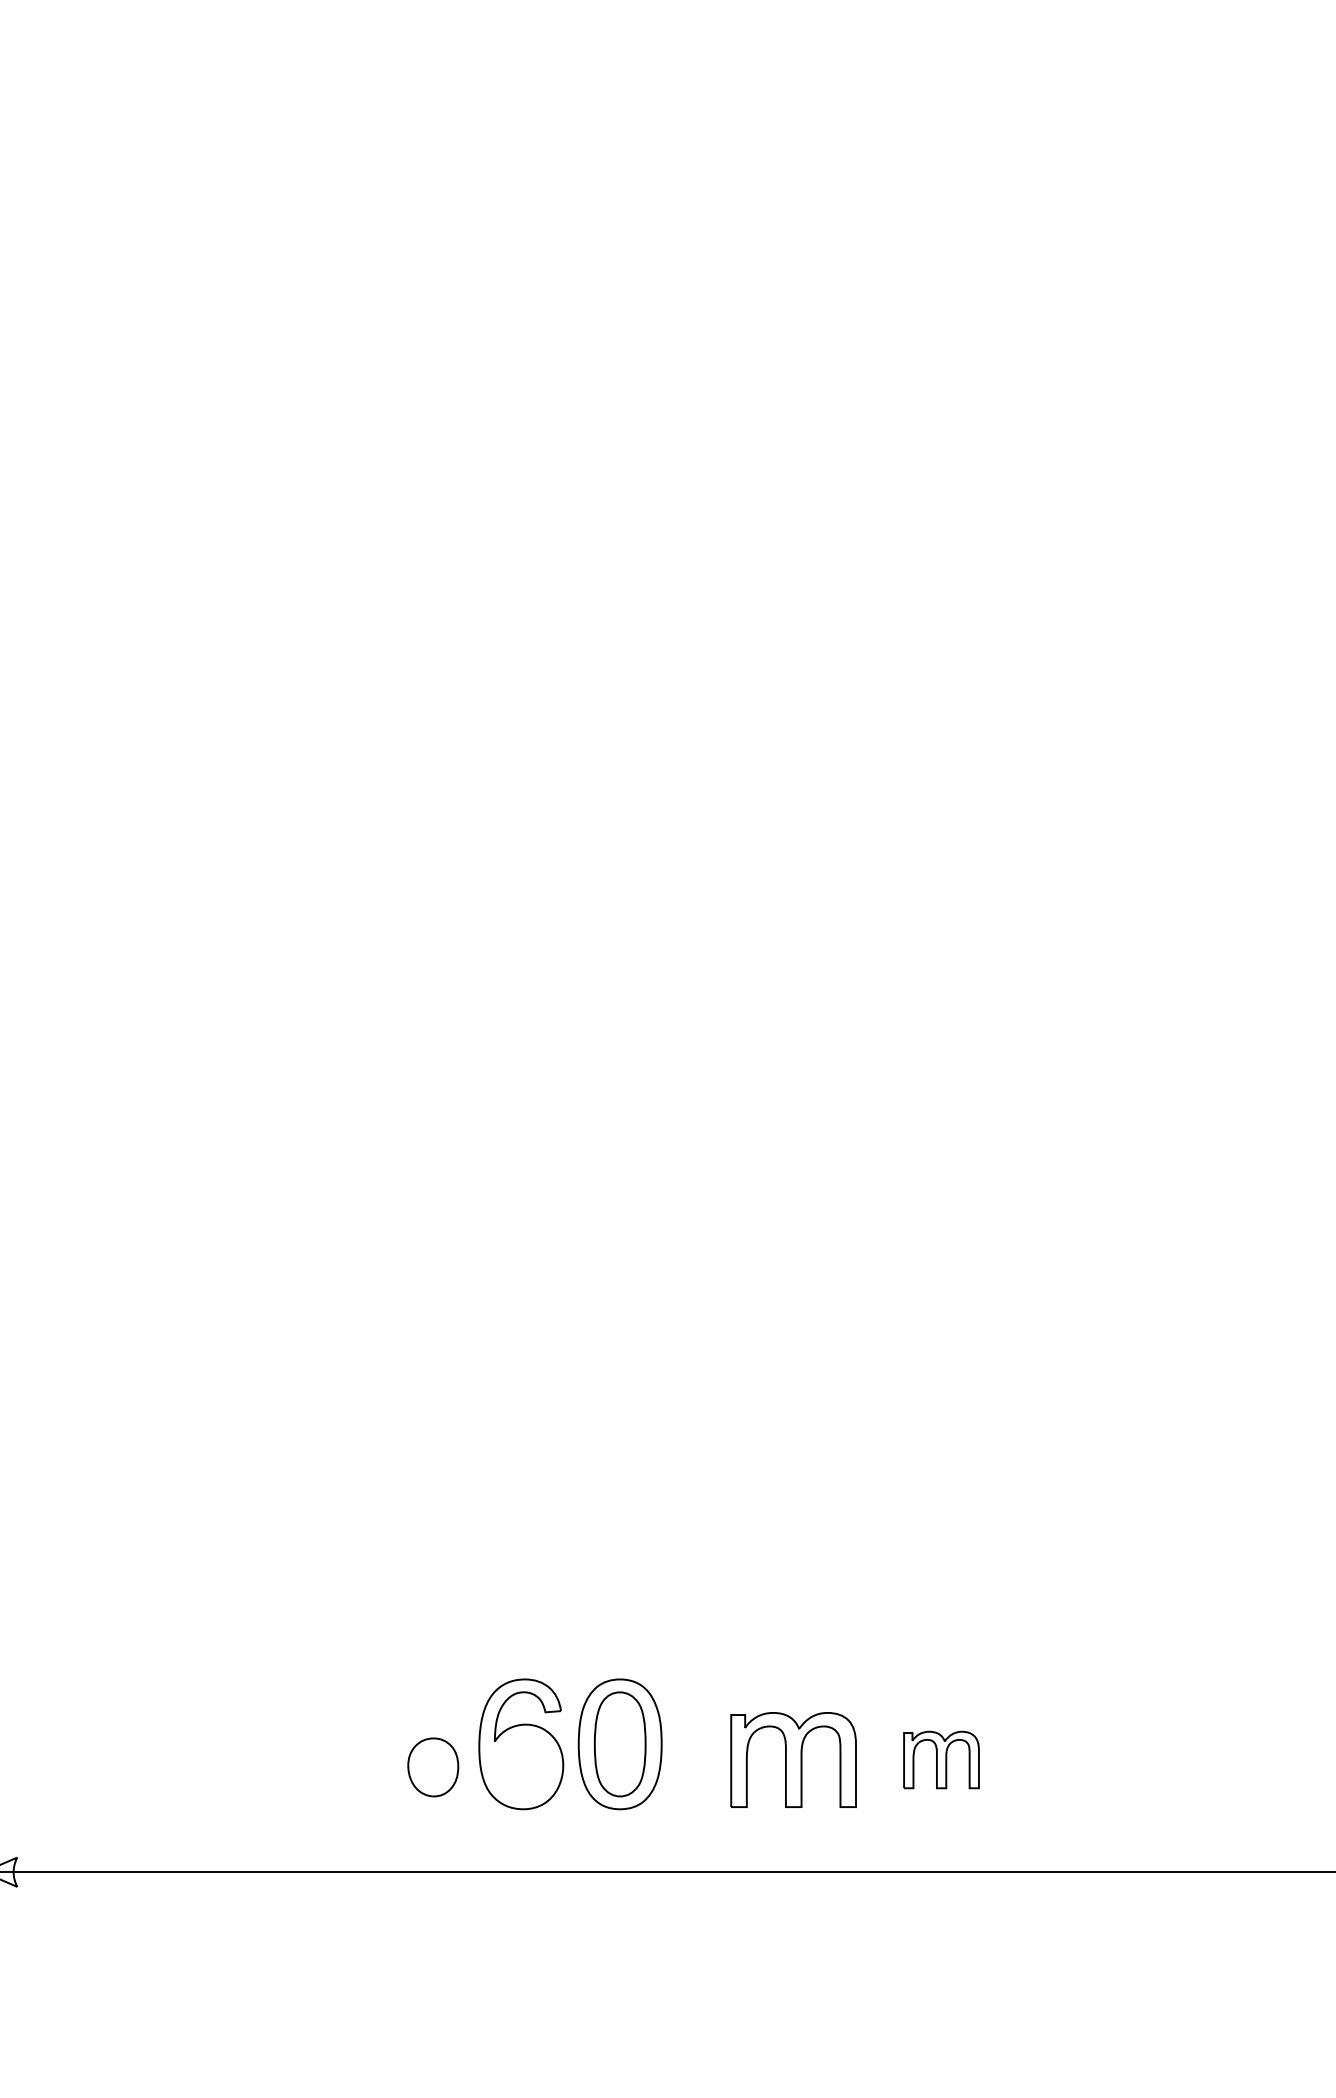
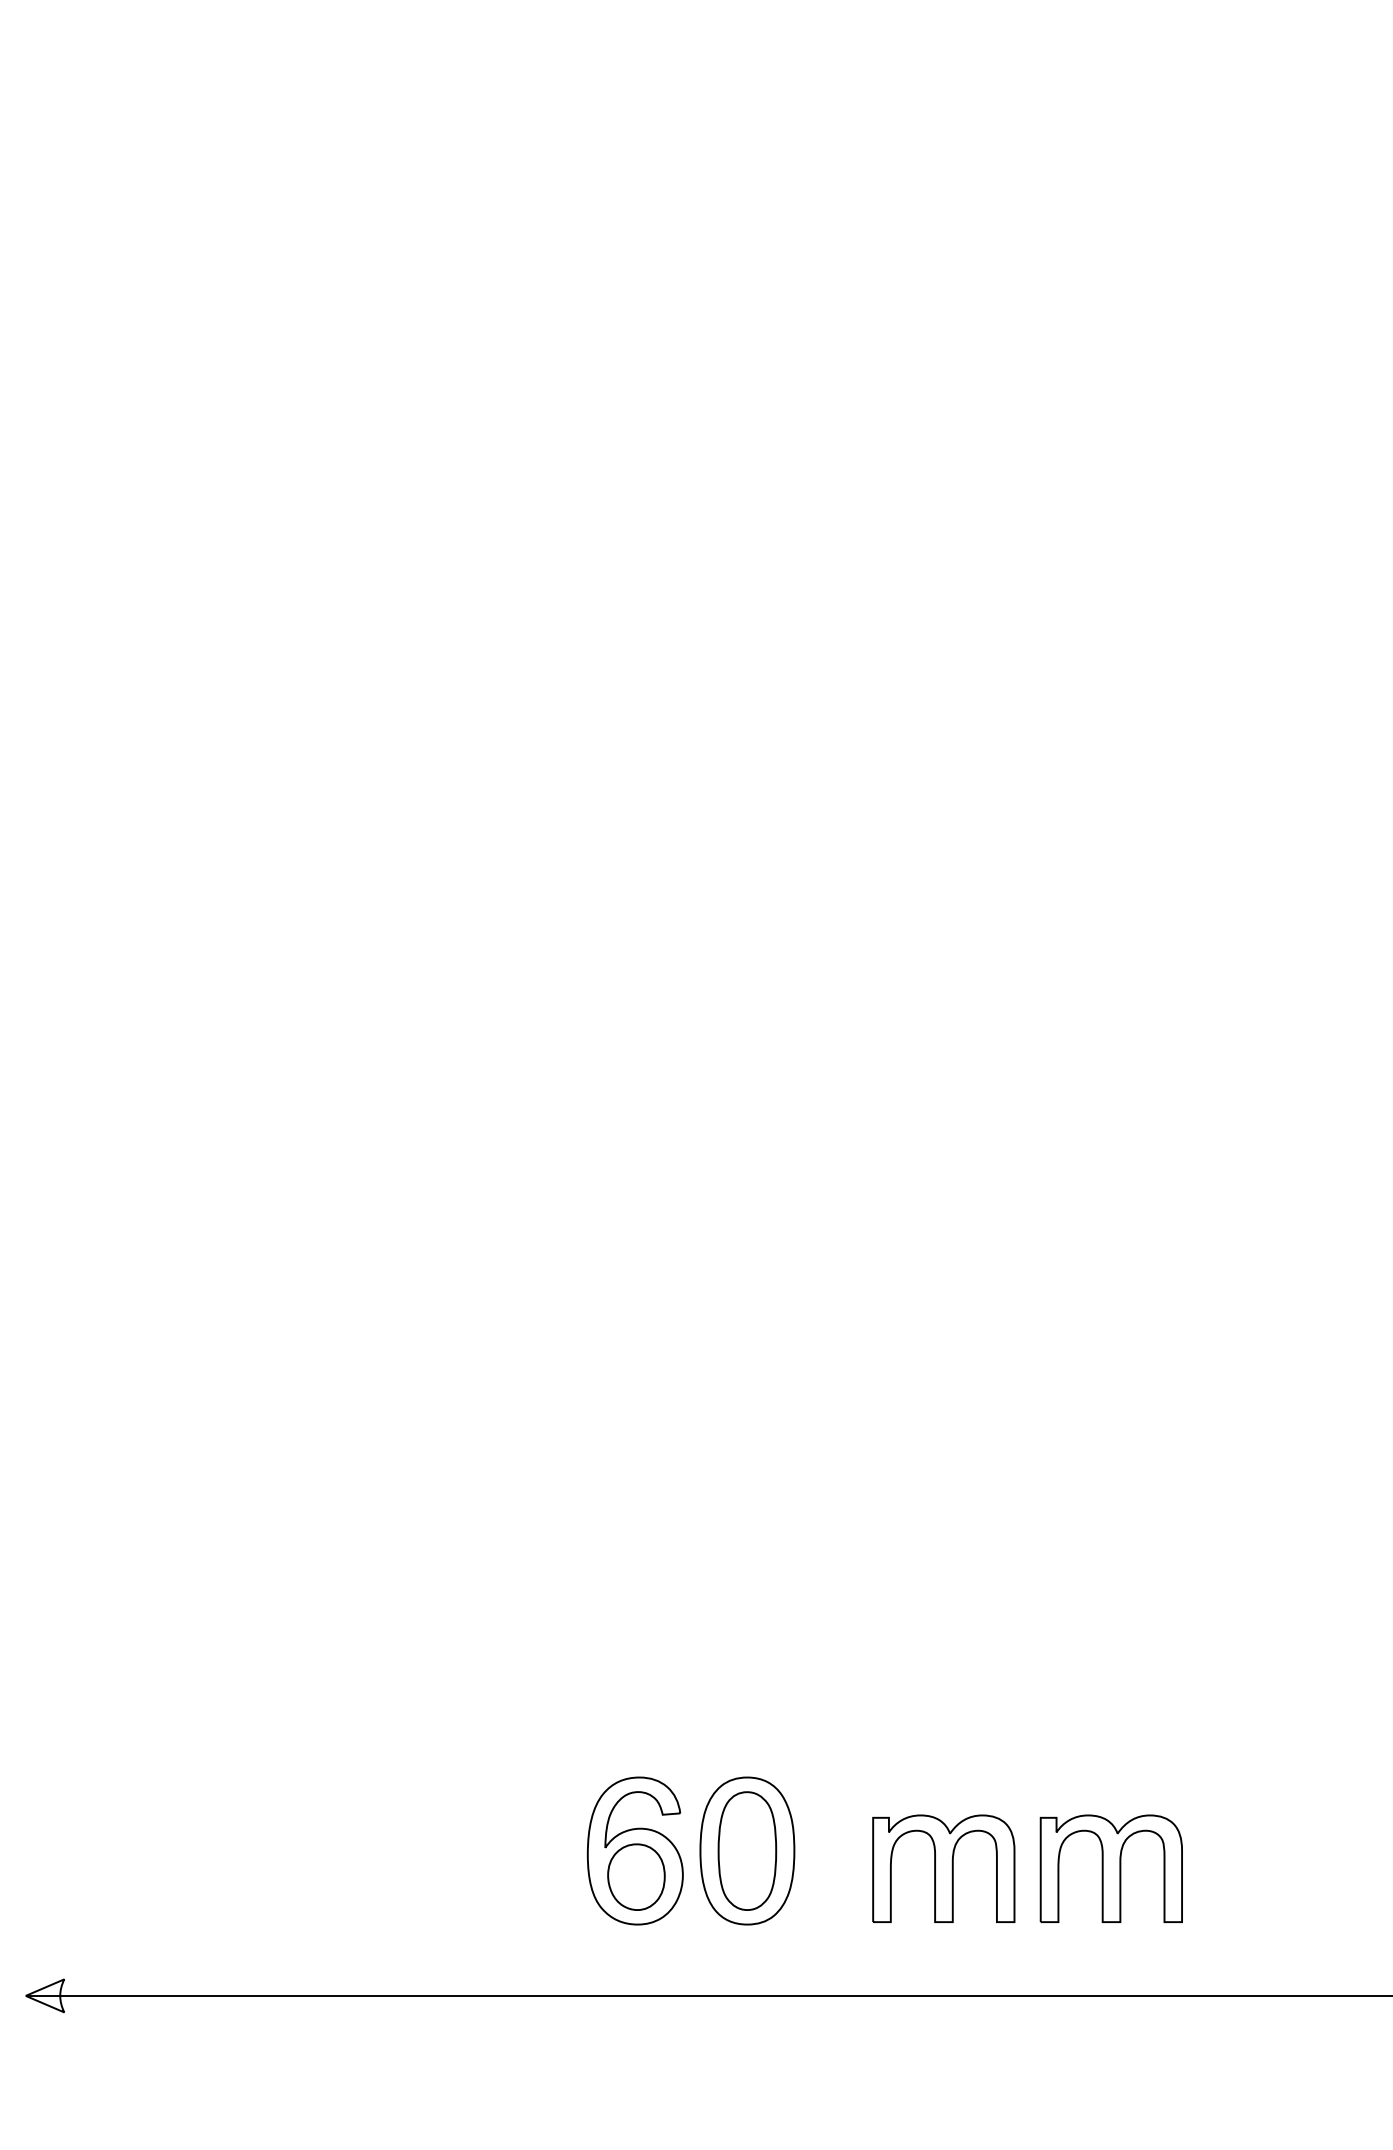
part: (941, 1759) -> (1111, 1868), size x1.67
part: (433, 1767) -> (636, 1877), moved

